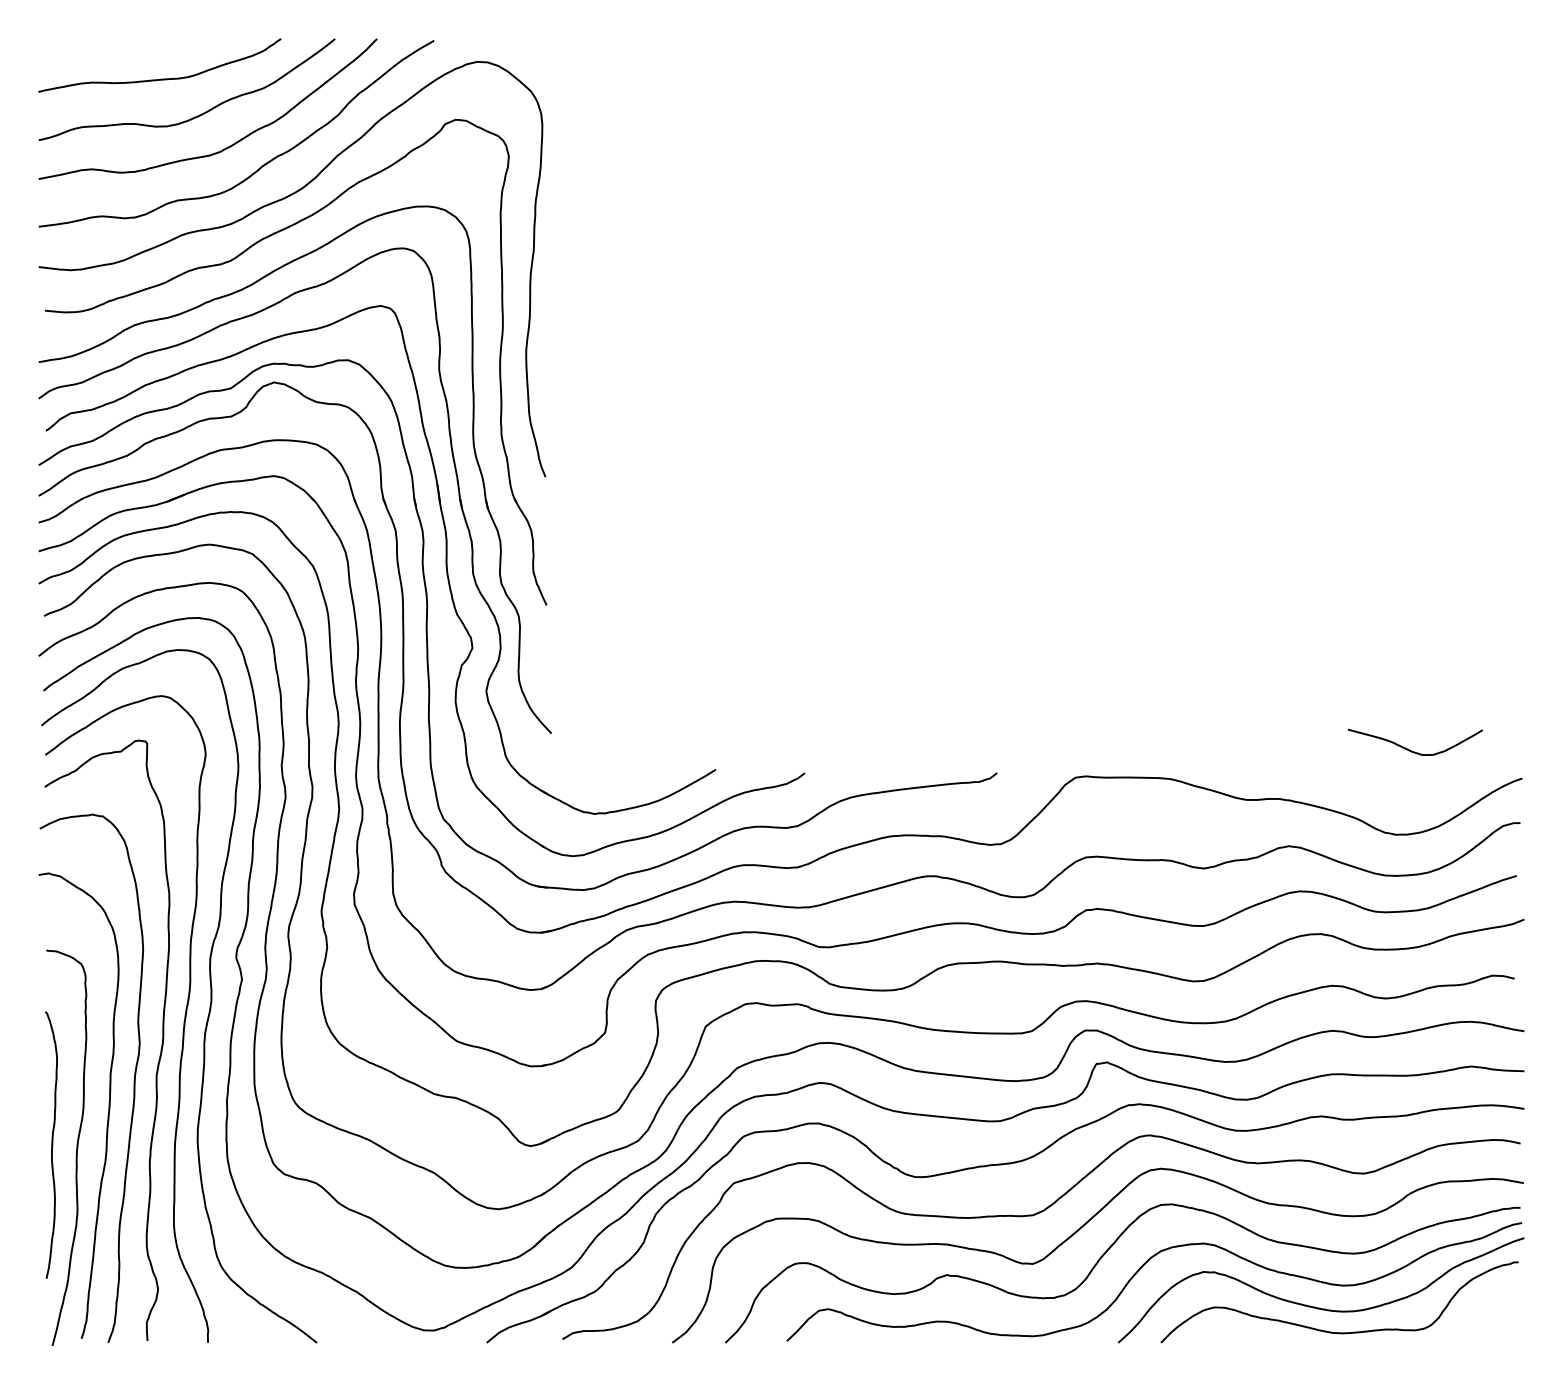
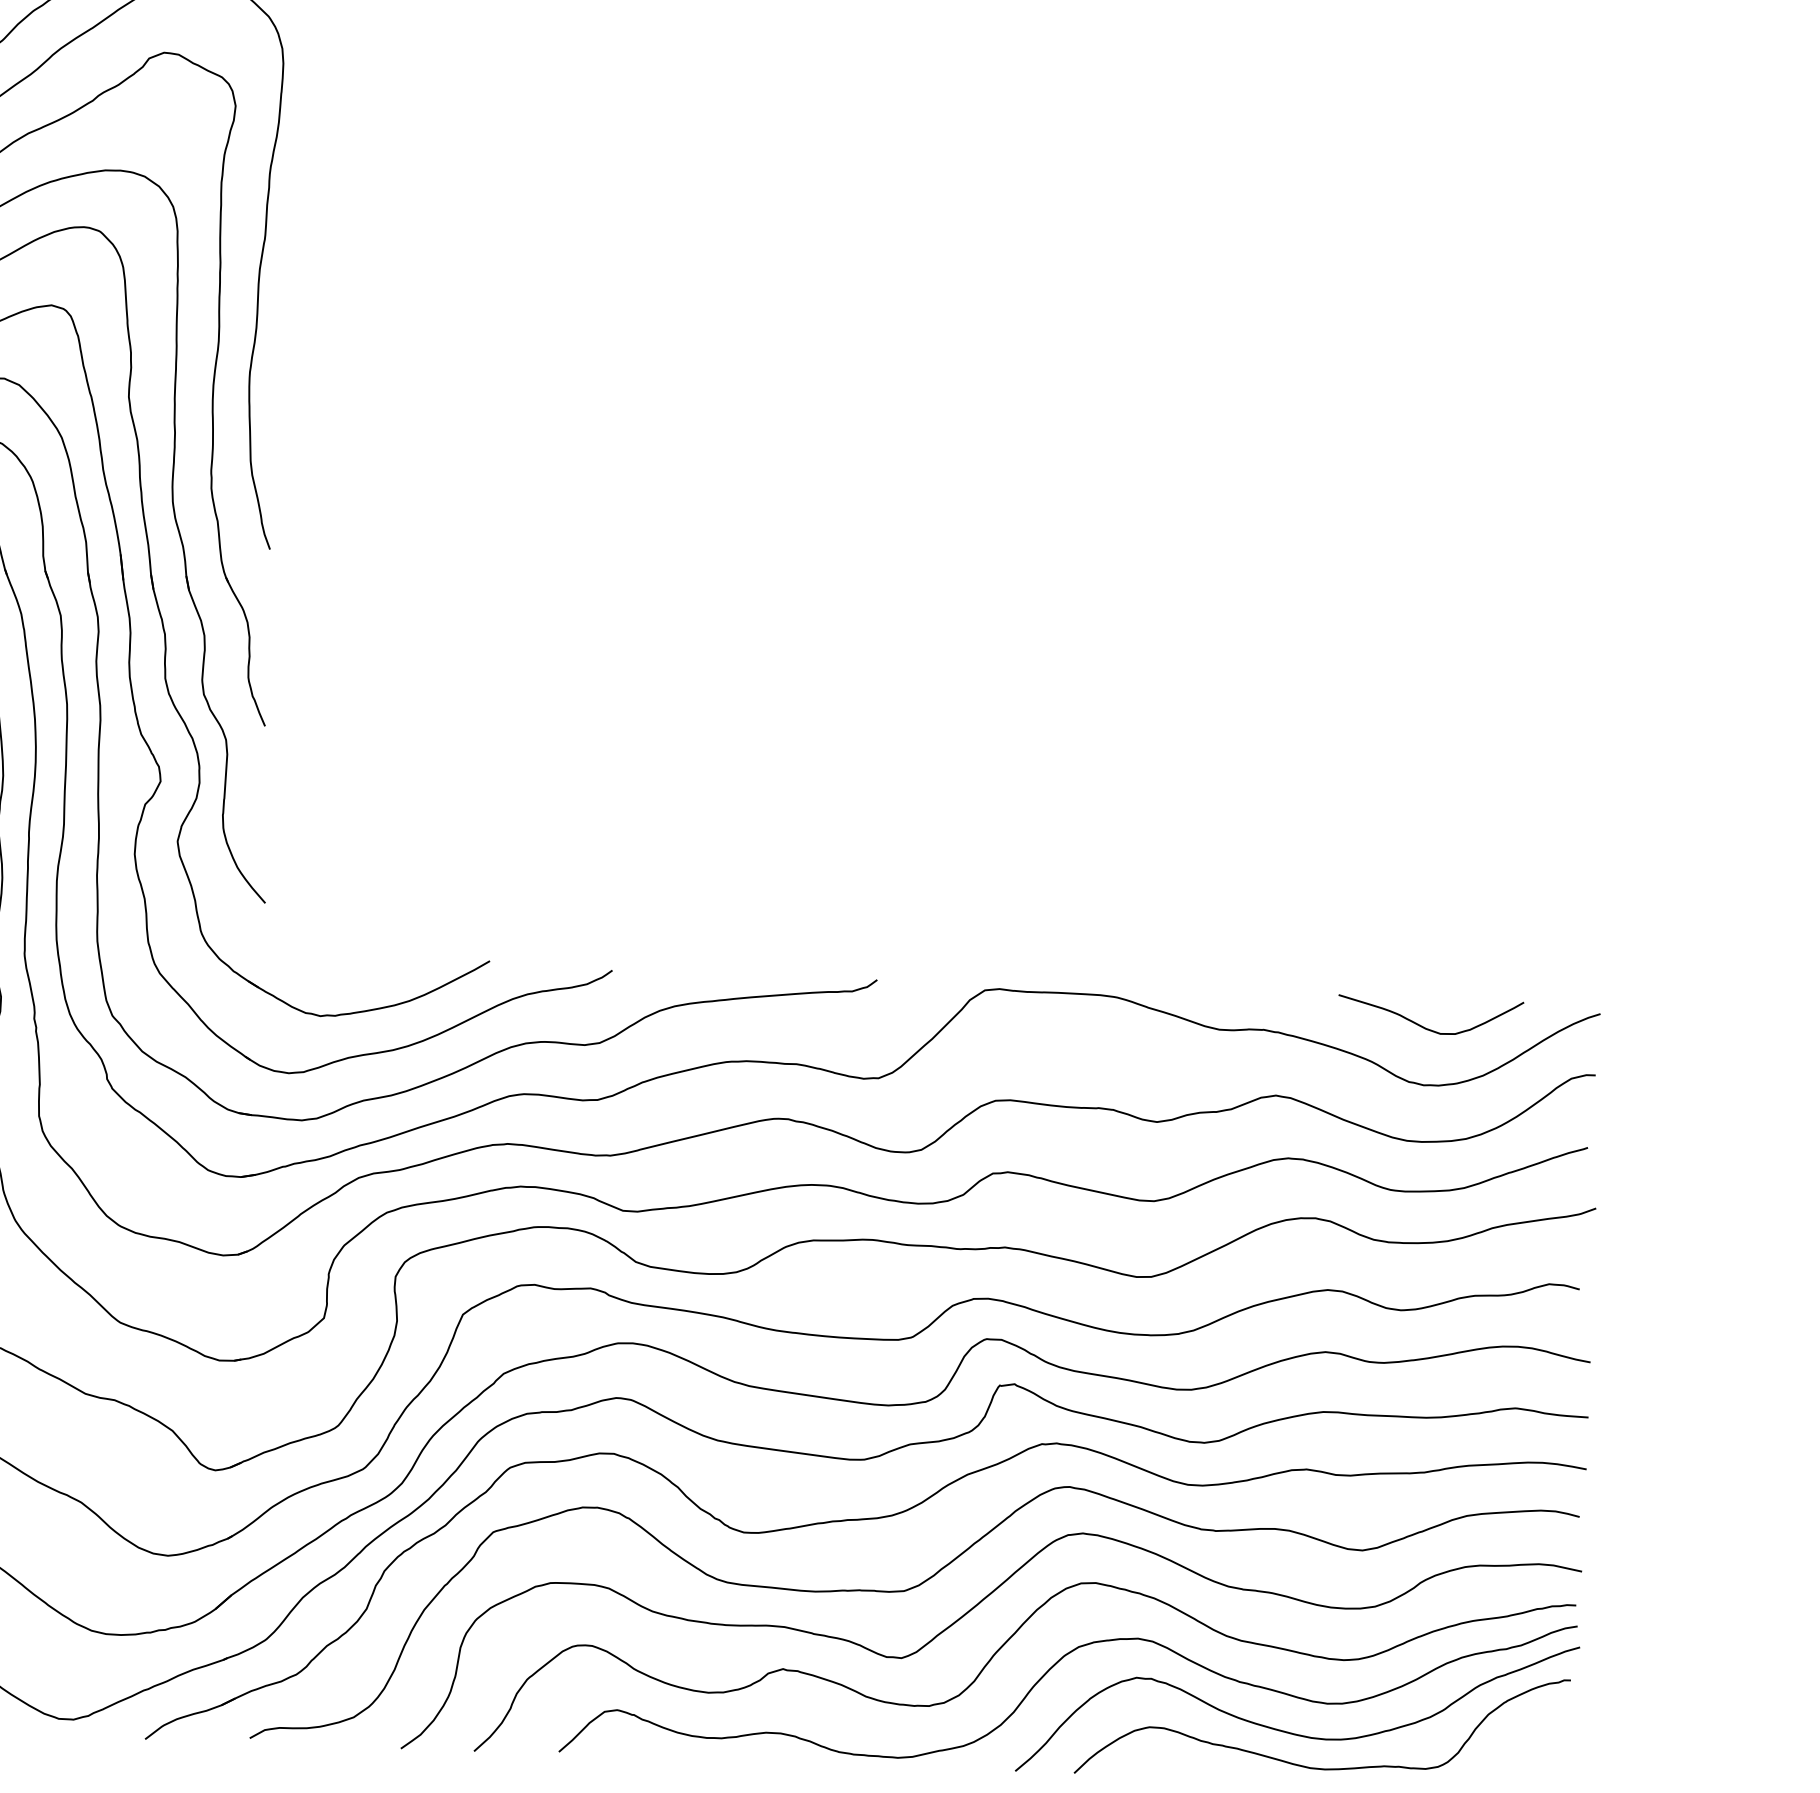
curve: (1412, 750) -> (1426, 1027), moved

